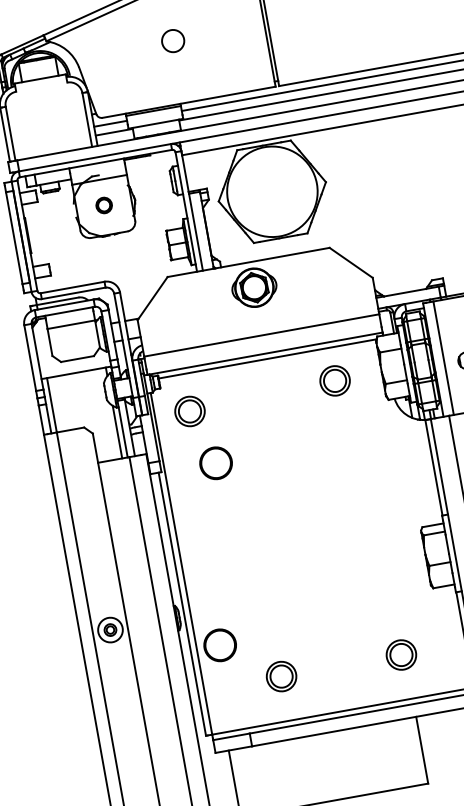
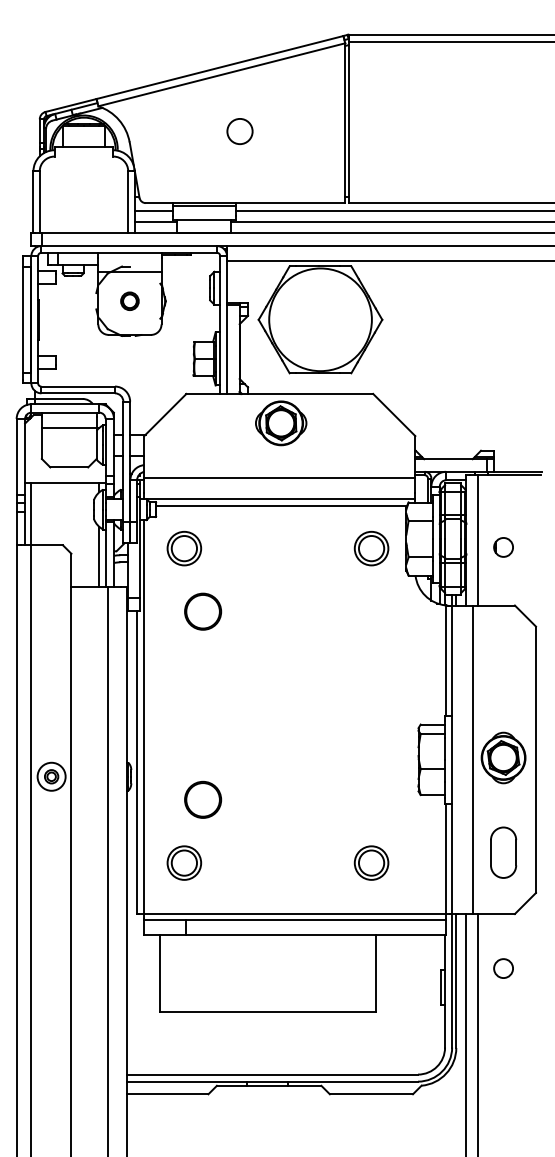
part: (335, 380) -> (371, 548), moved
part: (220, 644) -> (203, 799), moved
part: (281, 676) -> (184, 862), moved

